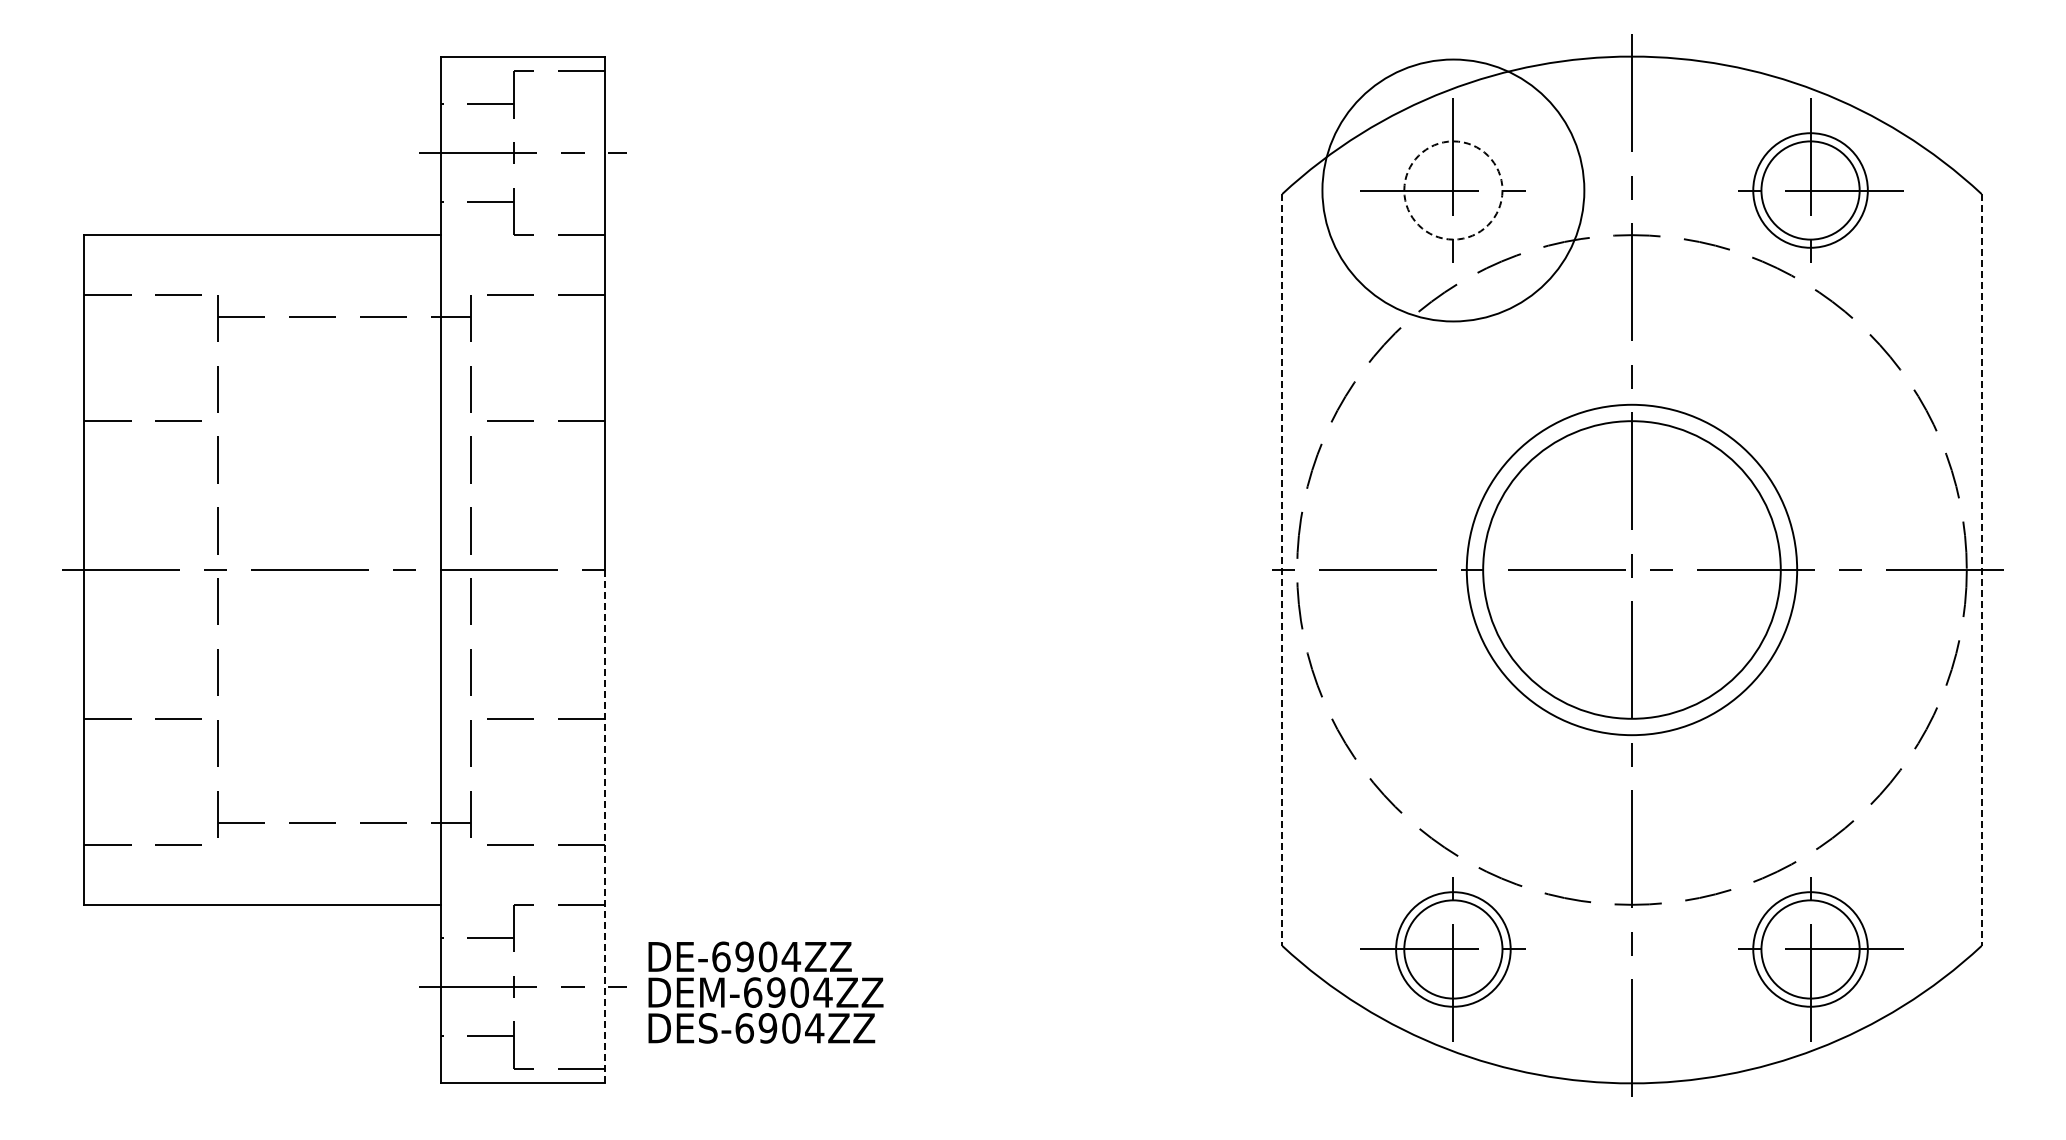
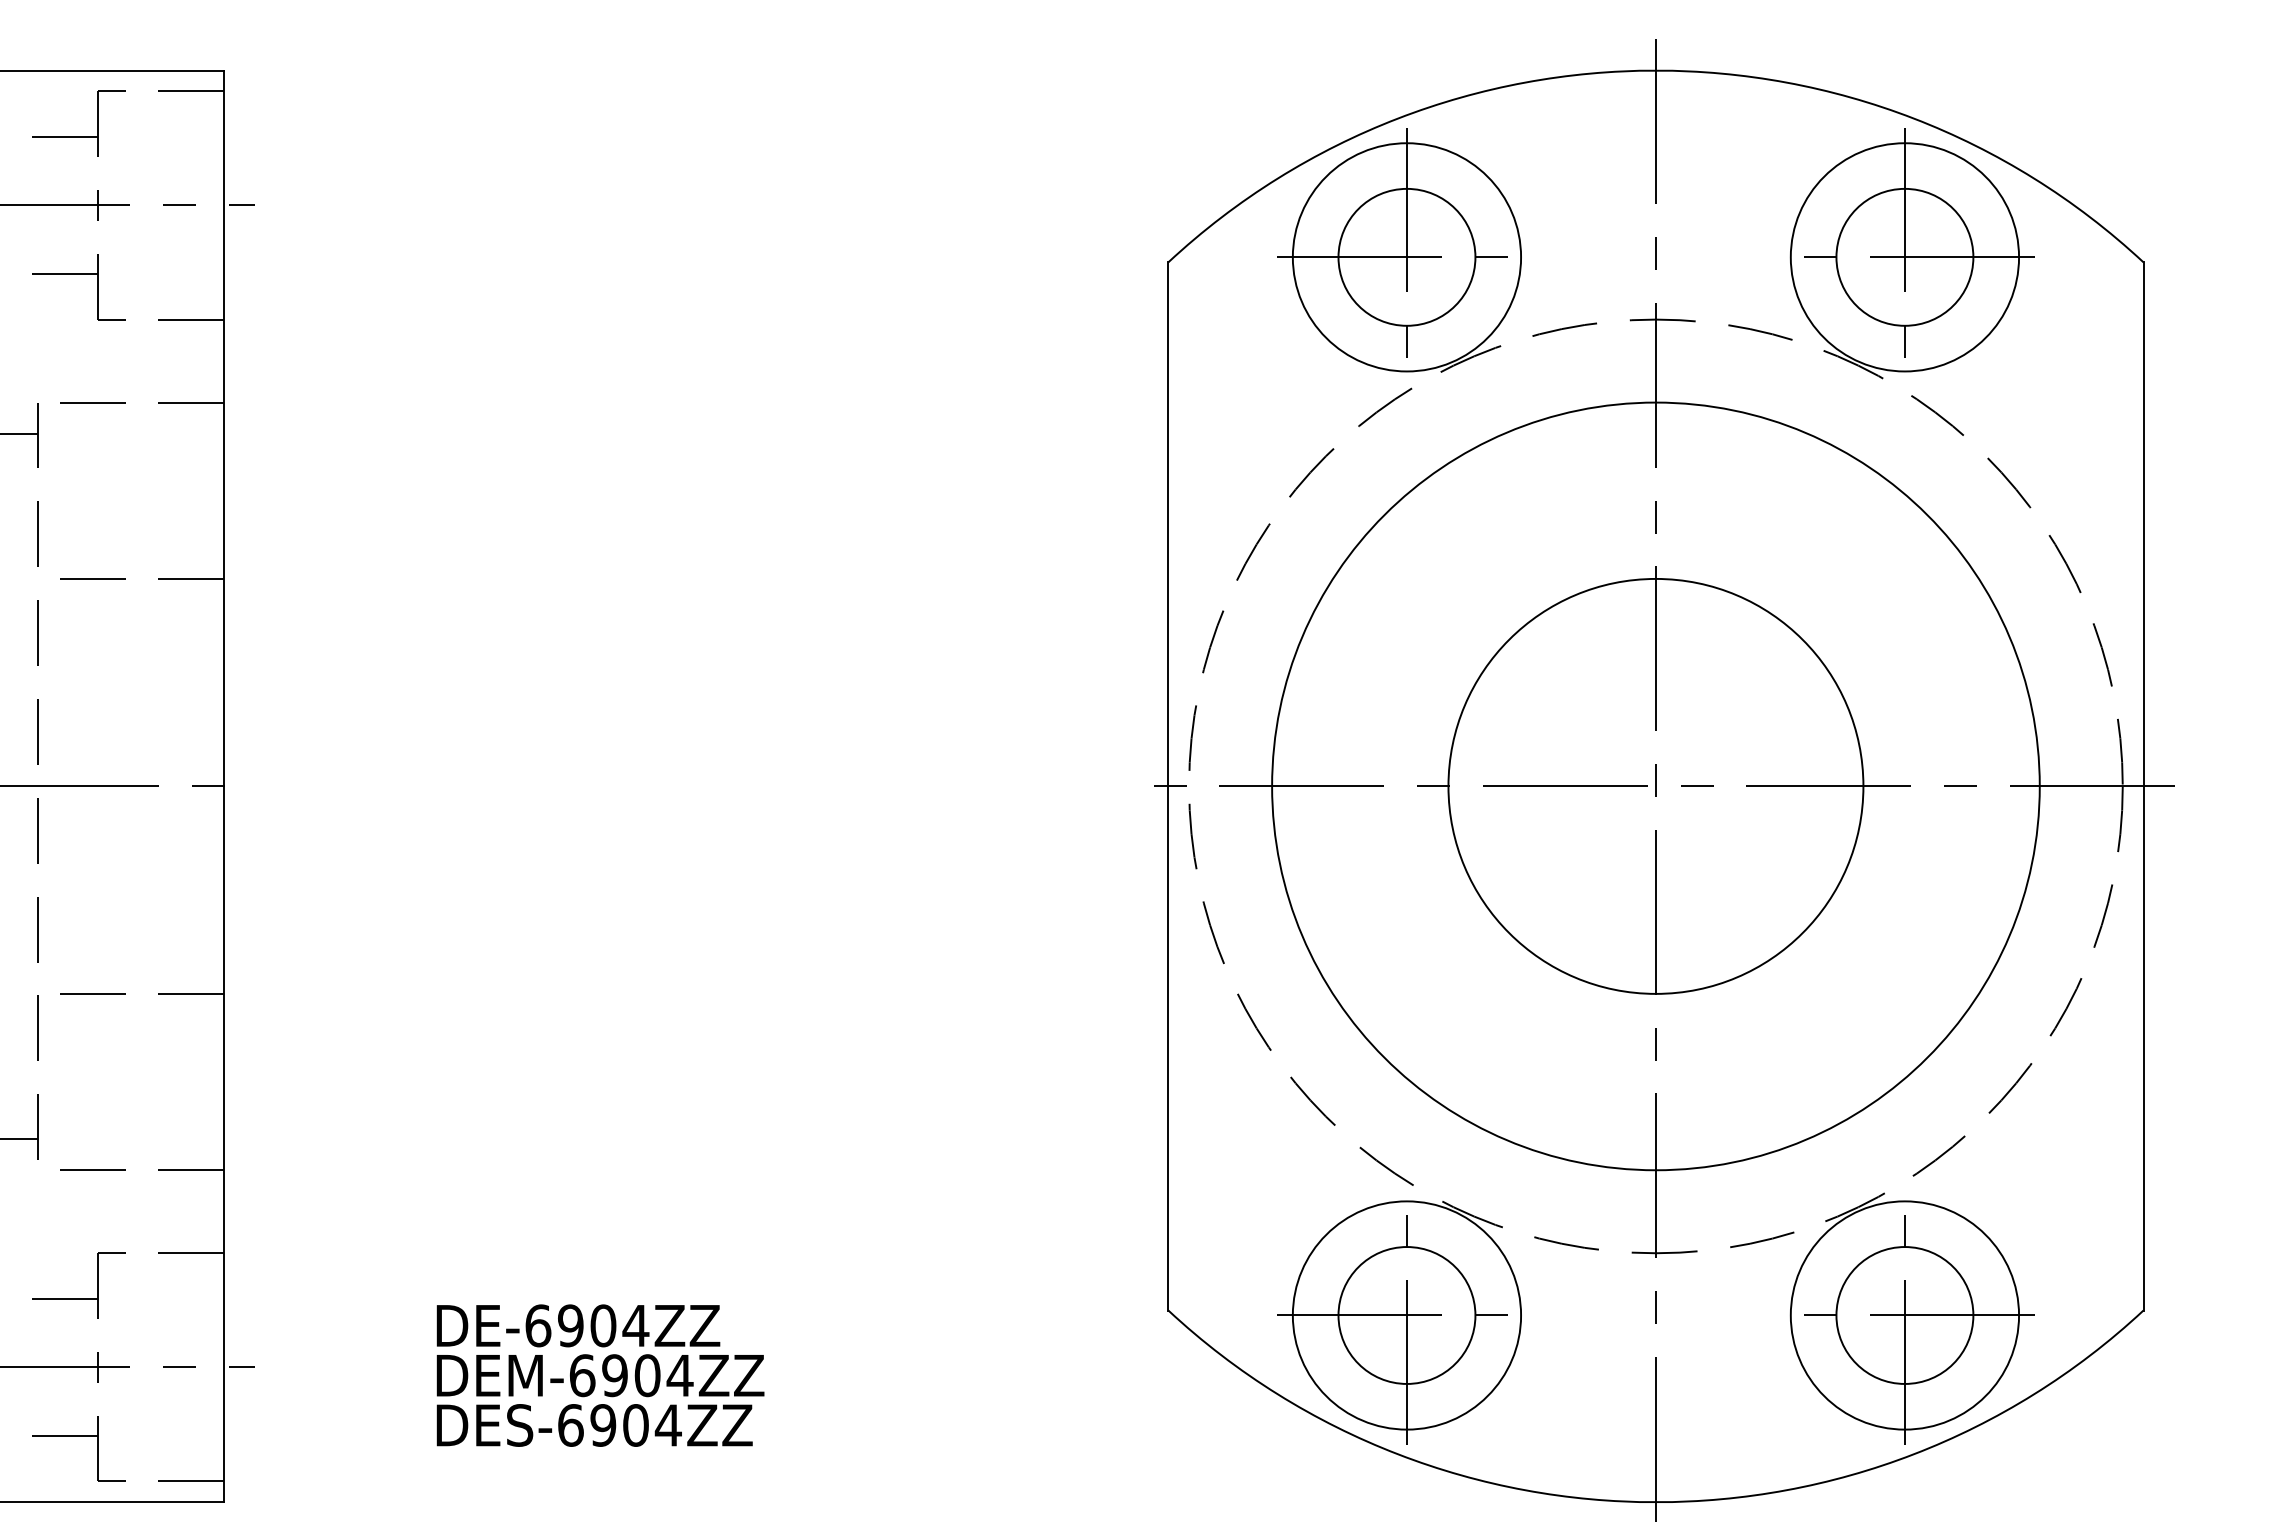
circle: (1453, 190) -> (1407, 257), dashed -> solid
circle: (1453, 190) -> (1407, 257), size x0.62
circle: (1810, 190) -> (1904, 257), size x1.43
circle: (1631, 569) -> (1655, 785), size x1.67
line: (1282, 570) -> (1168, 787), dashed -> solid
line: (1981, 570) -> (2143, 787), dashed -> solid
line: (605, 826) -> (224, 1144), dashed -> solid
circle: (1453, 949) -> (1407, 1315), size x1.43
circle: (1810, 949) -> (1904, 1315), size x1.43
text: (765, 992) -> (599, 1375), moved

